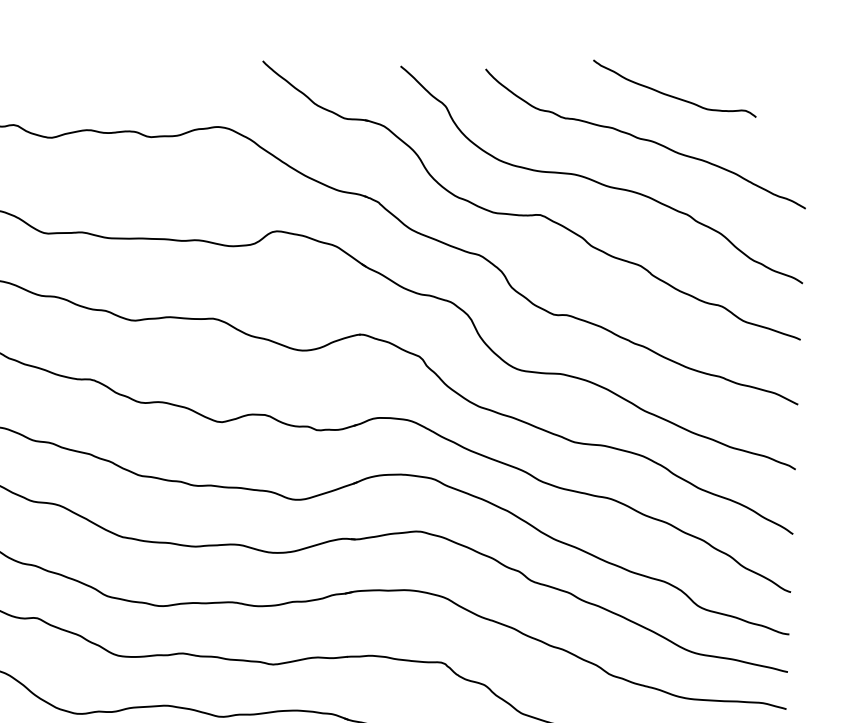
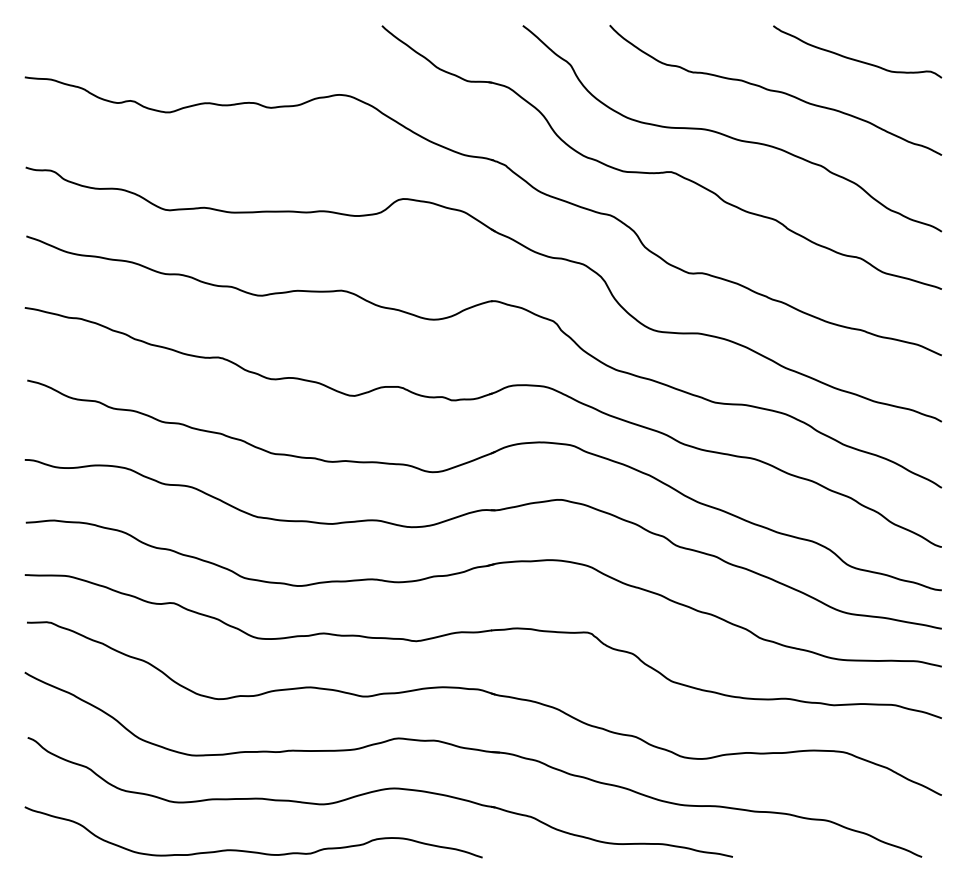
curve: (674, 96) -> (857, 59), moved

